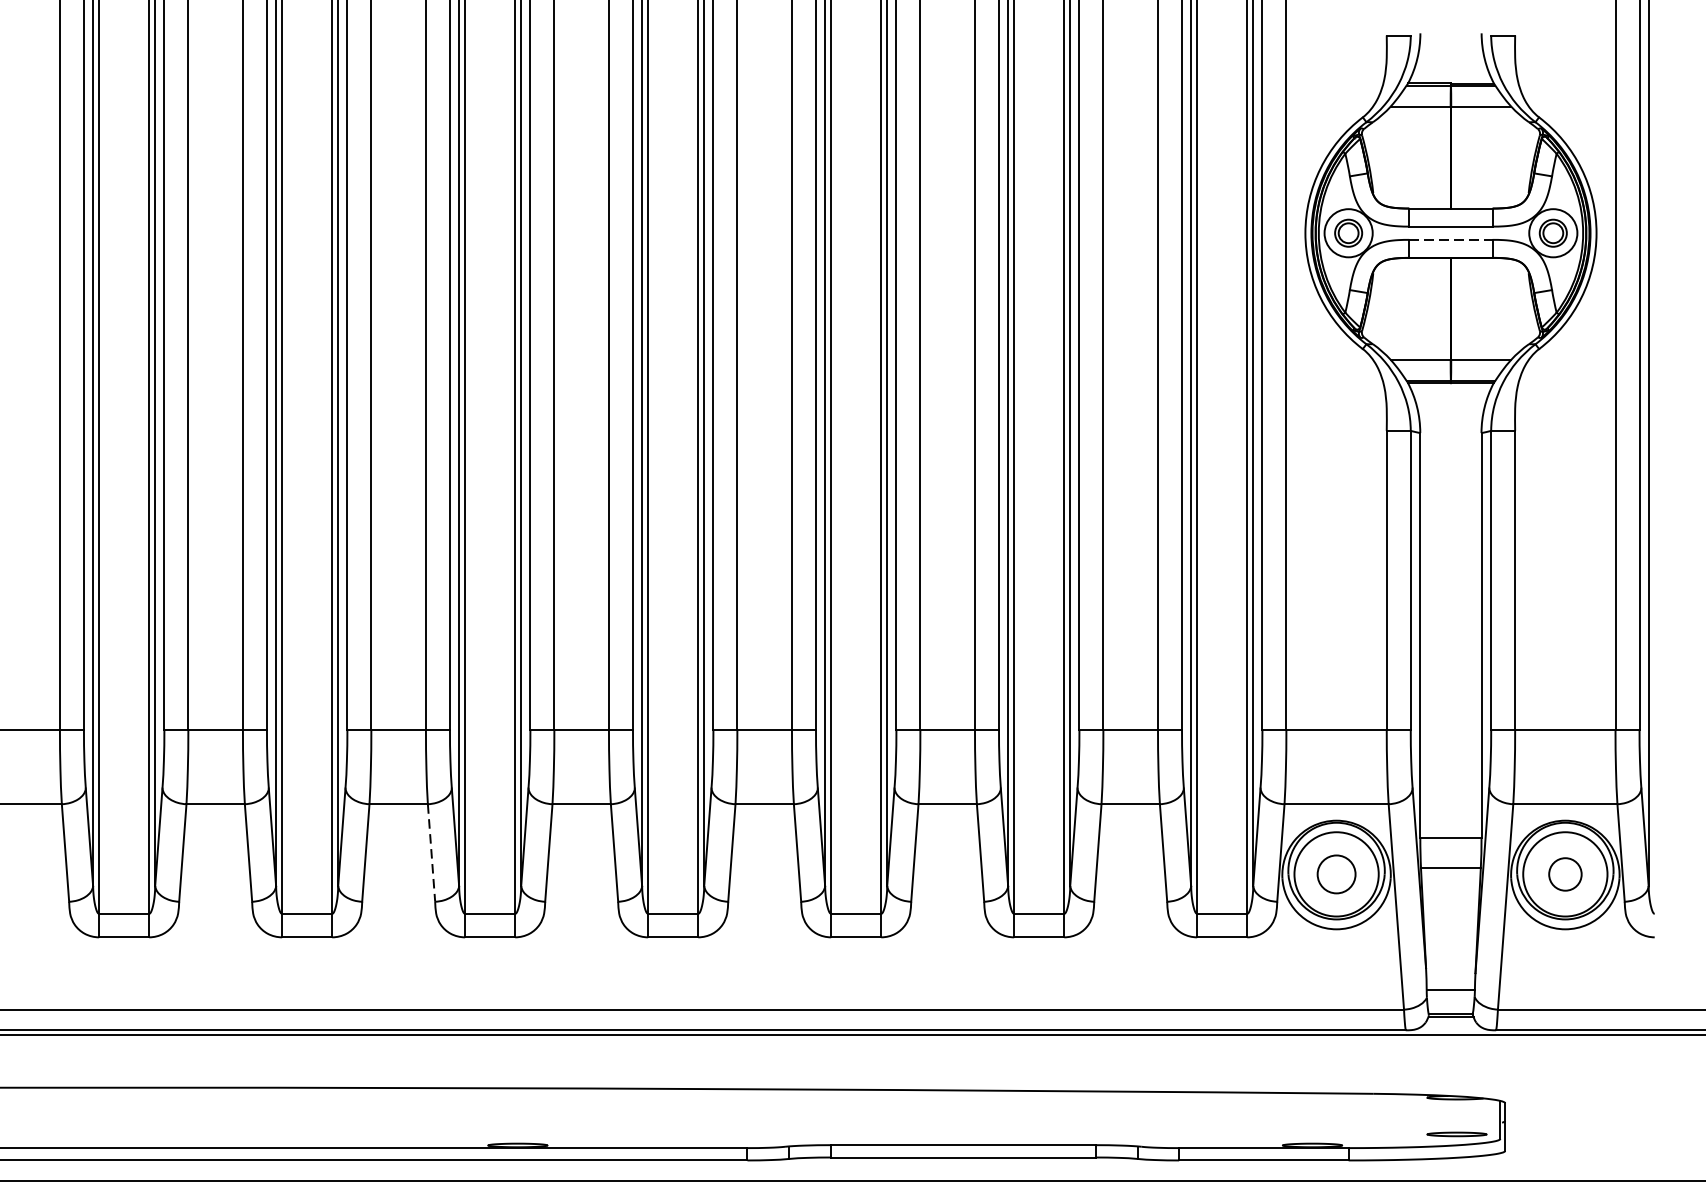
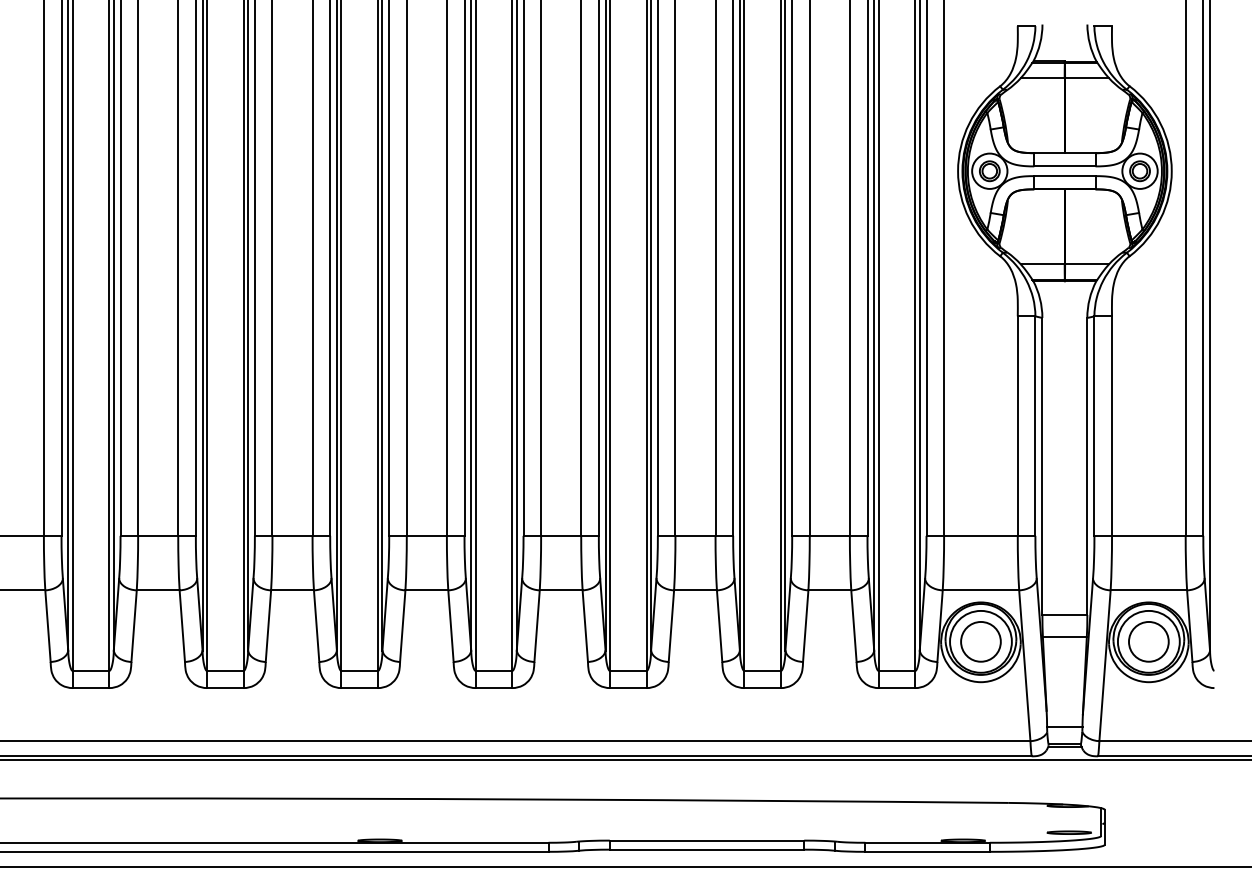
line: (1450, 240) -> (1064, 176), dashed -> solid
line: (431, 853) -> (316, 626), dashed -> solid
circle: (1335, 873) -> (980, 641), size x1.43
circle: (1564, 873) -> (1148, 641), size x1.67

